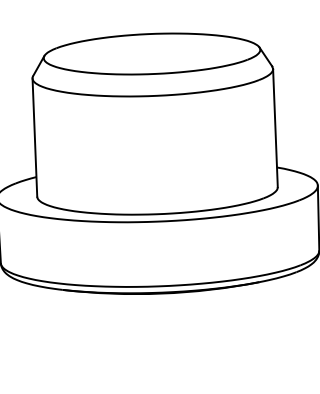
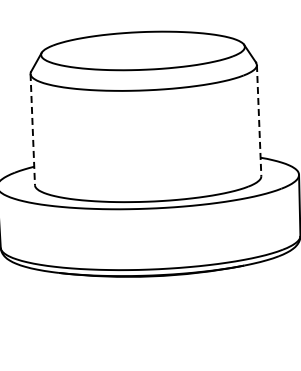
line: (275, 127) -> (259, 120), solid -> dashed
line: (34, 137) -> (32, 129), solid -> dashed

